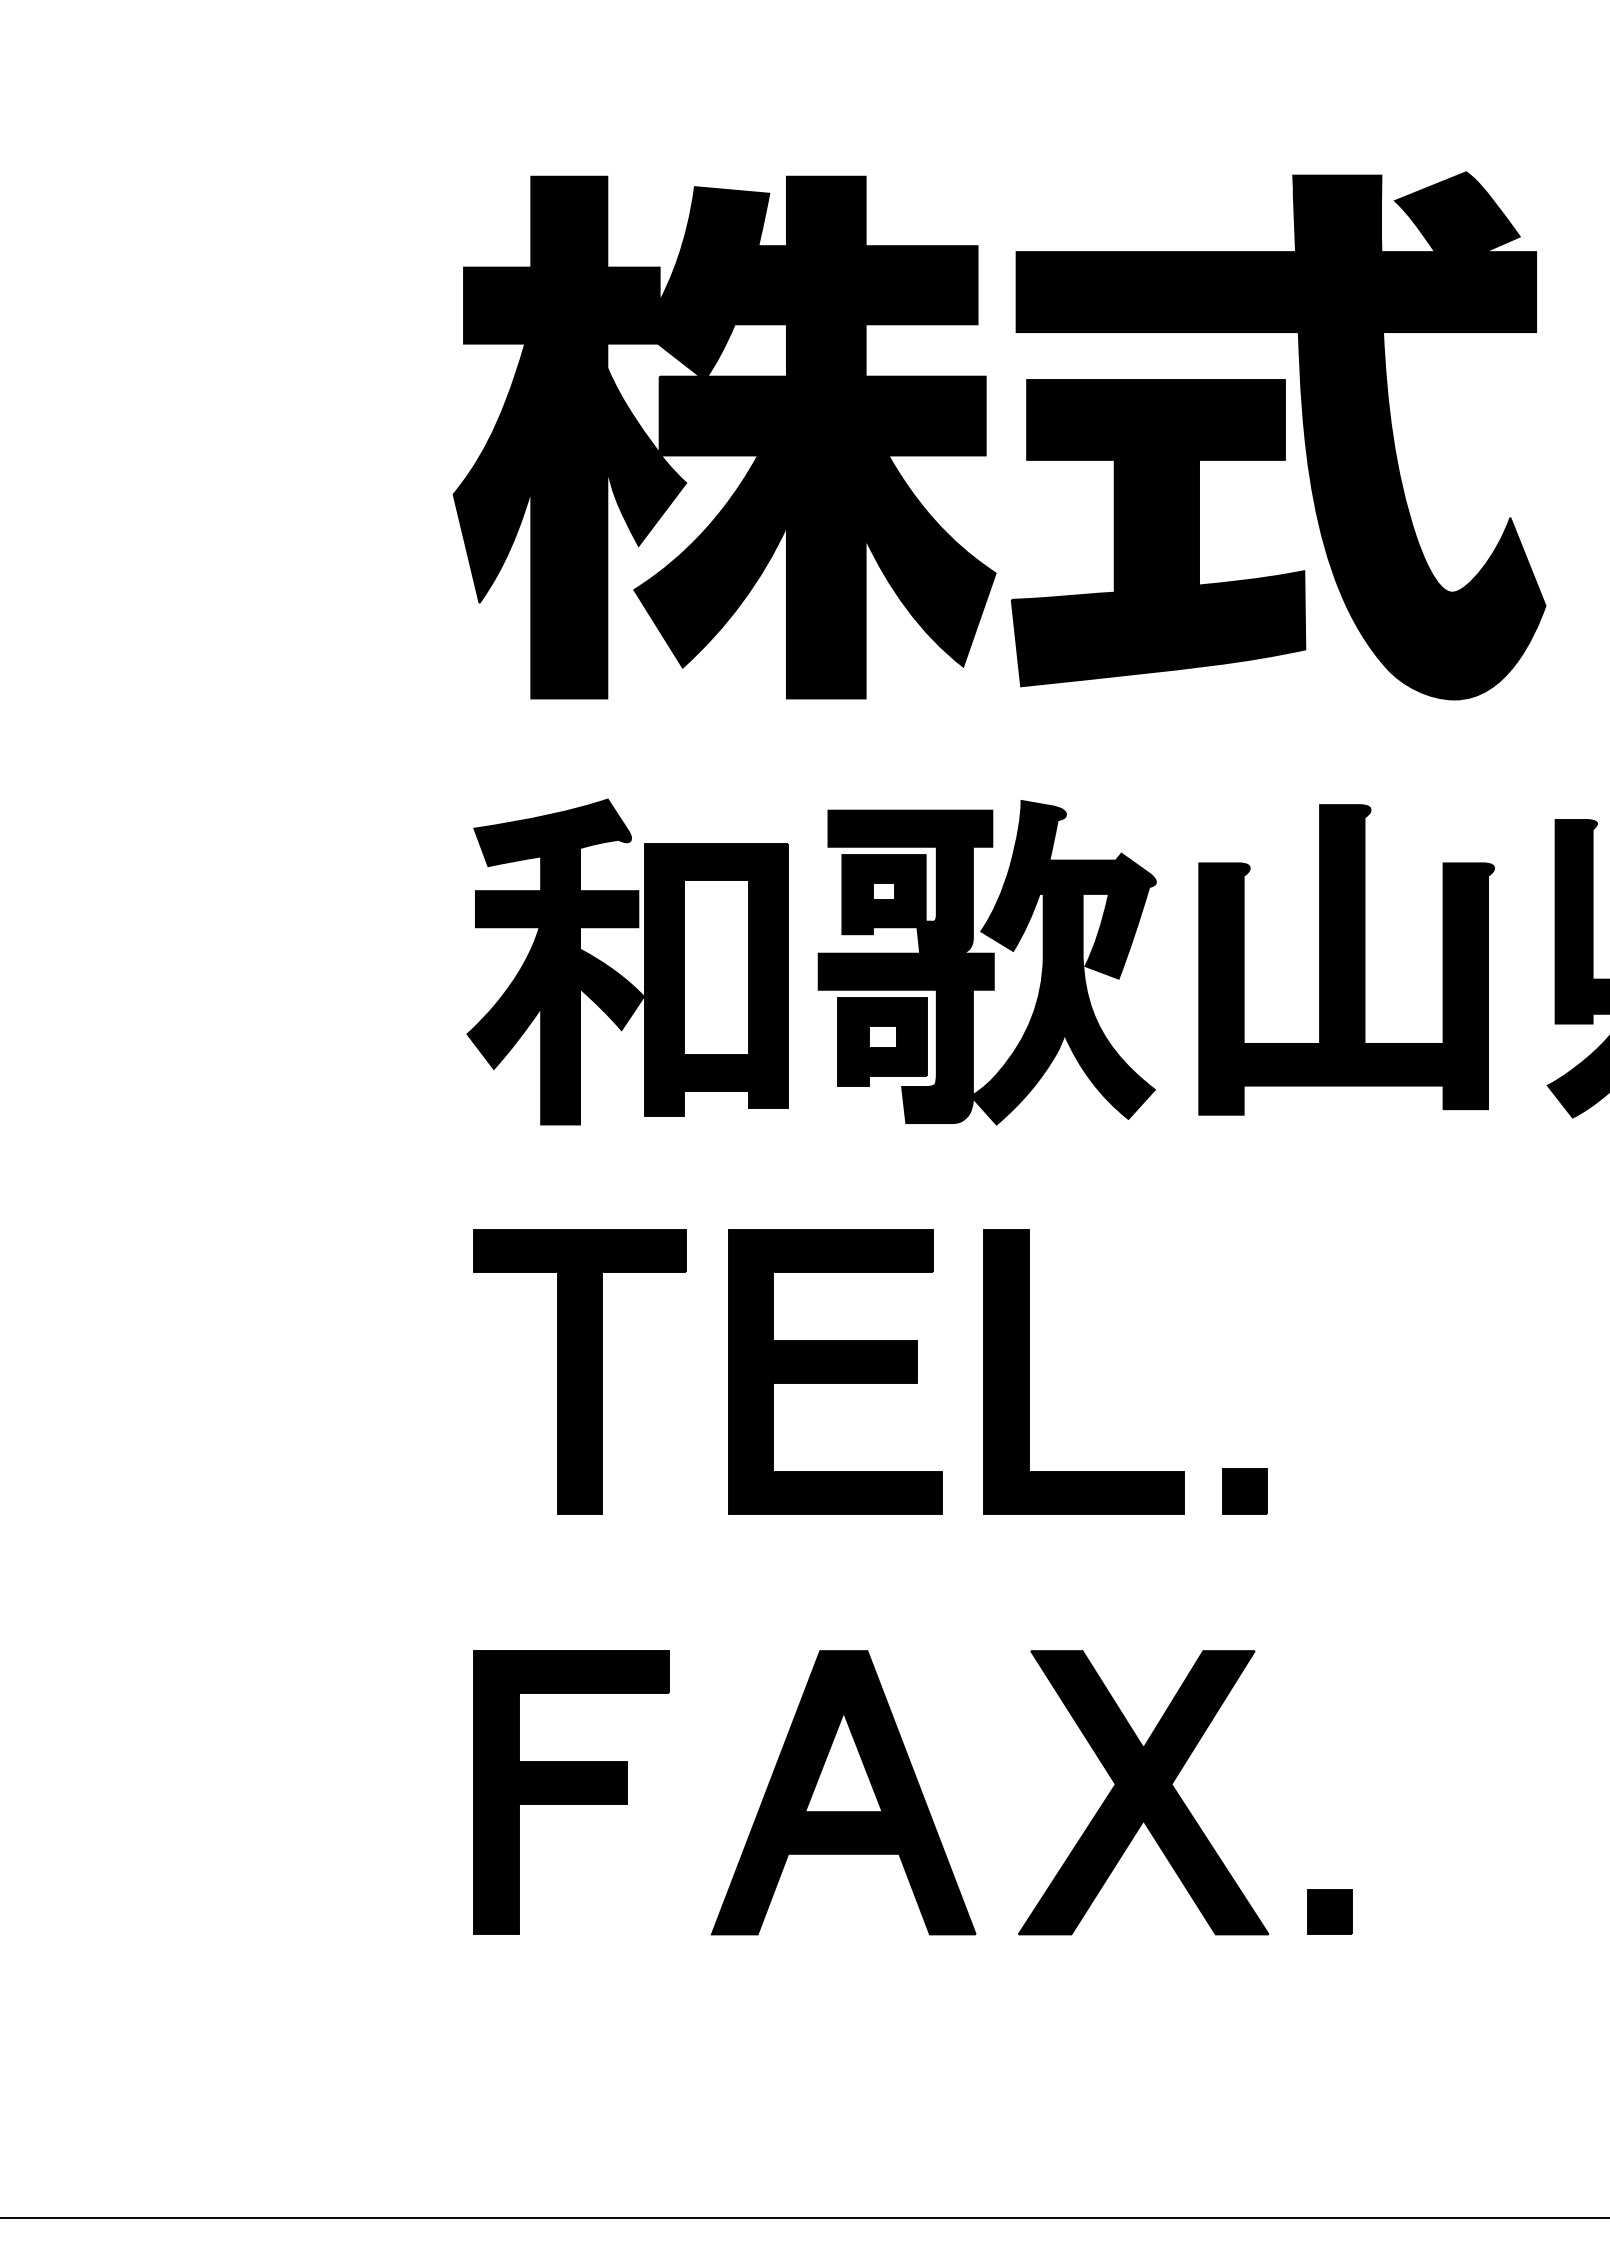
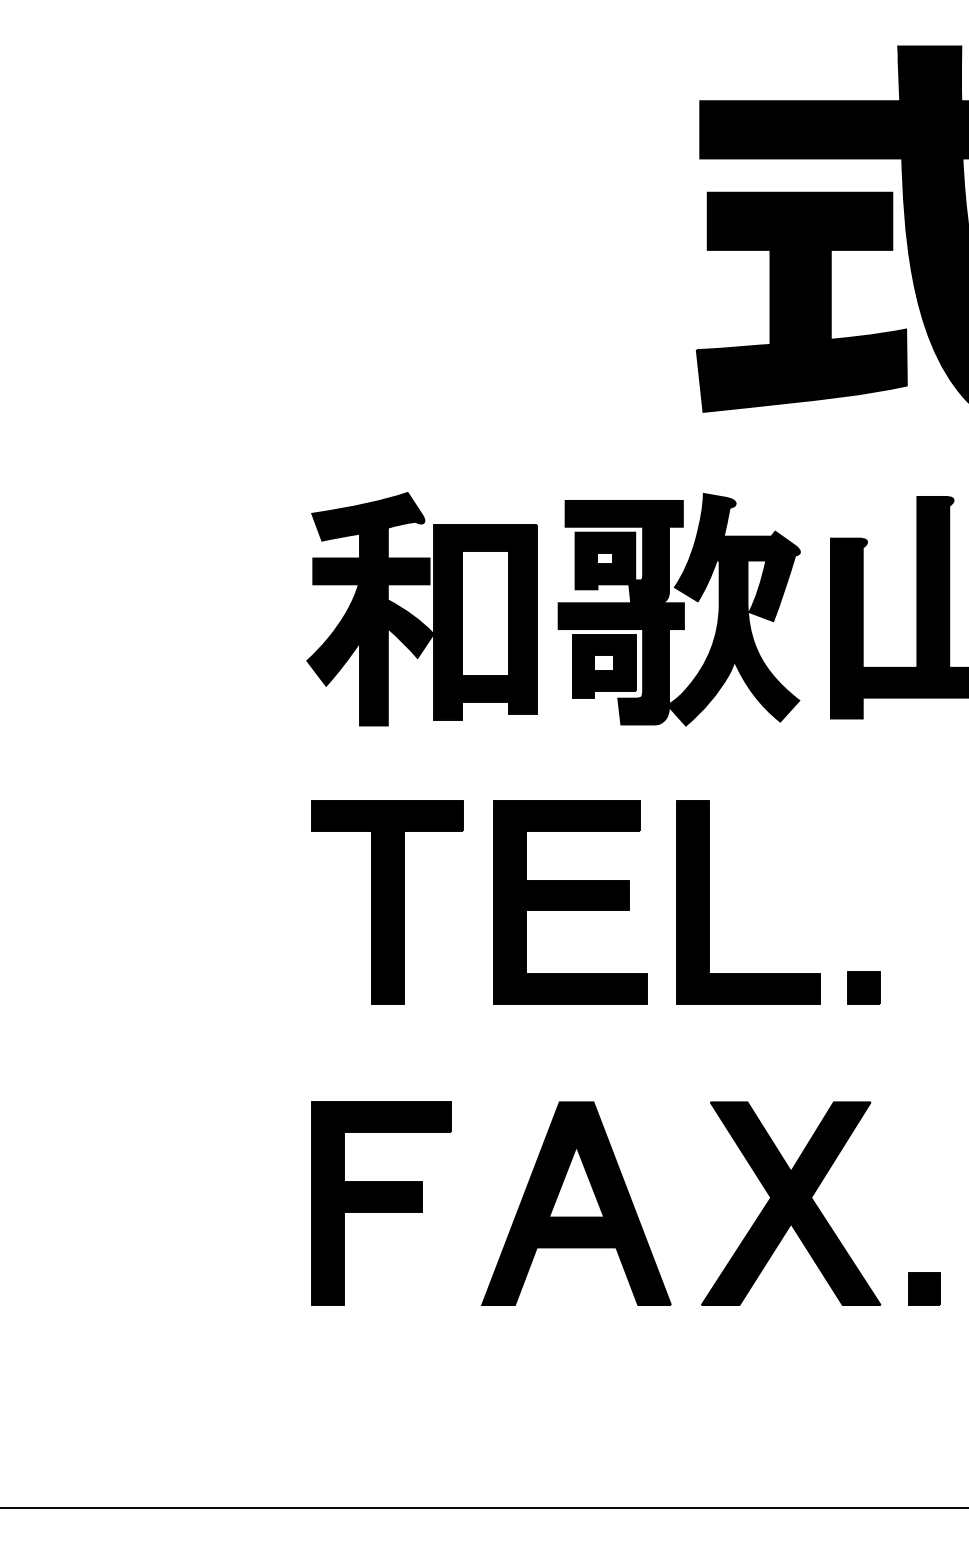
part: (724, 437) -> (491, 233), removed

